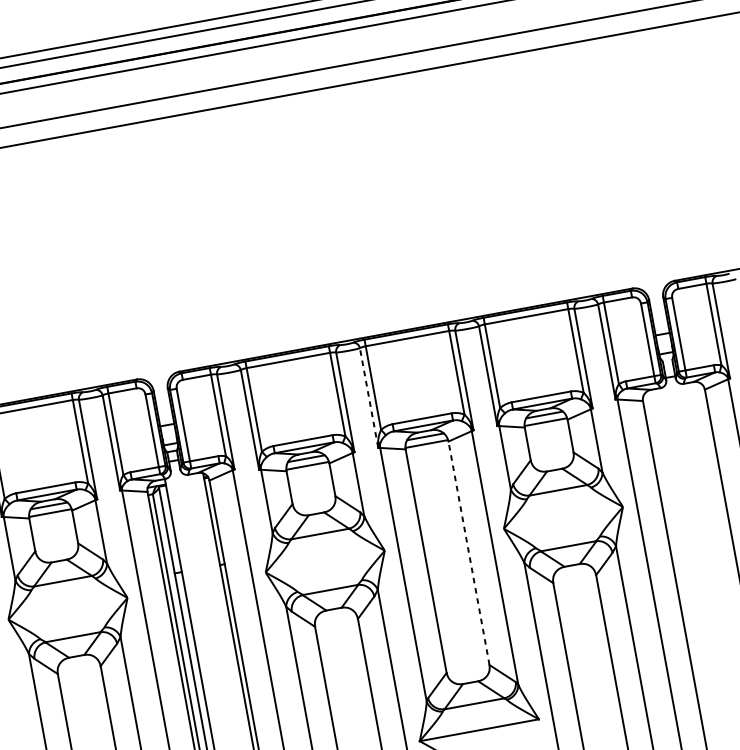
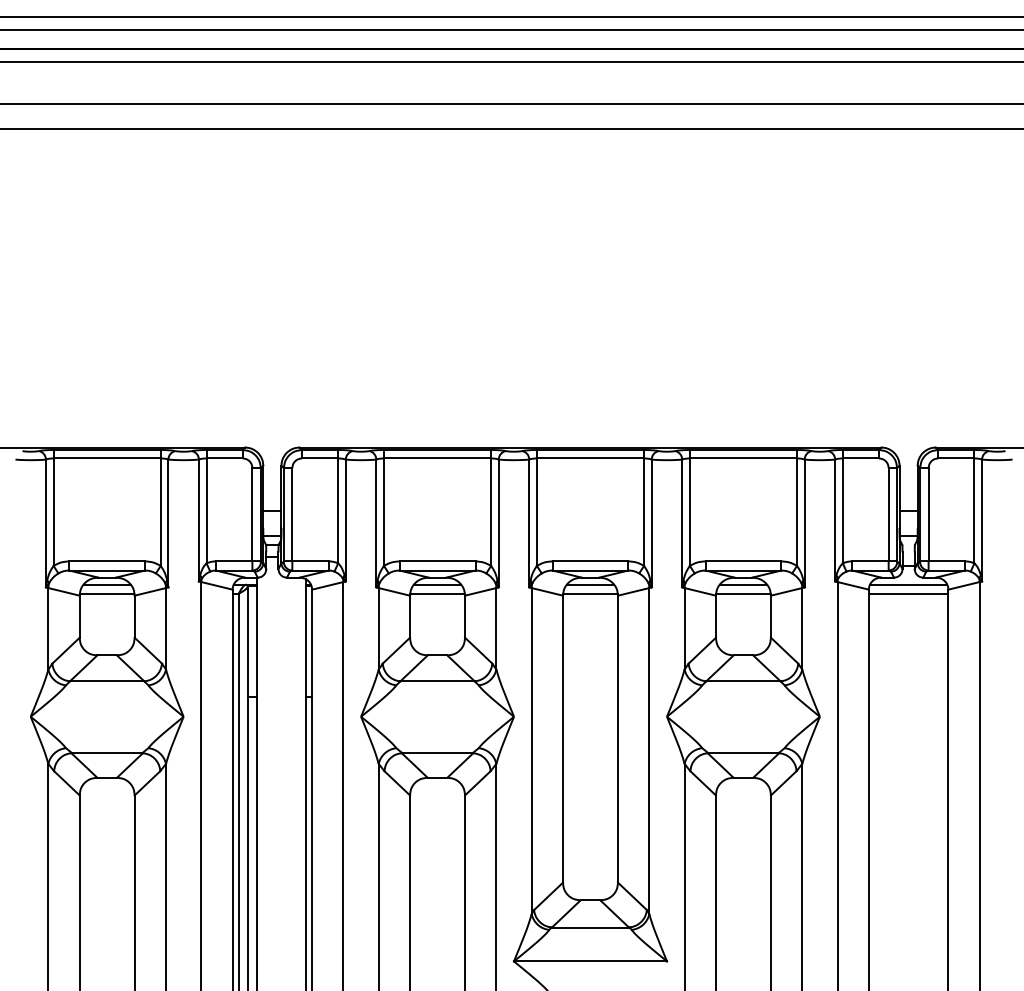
line: (673, 391) -> (908, 584), added
line: (369, 397) -> (529, 523), dashed -> solid
line: (674, 398) -> (908, 593), added
line: (469, 552) -> (618, 738), dashed -> solid

